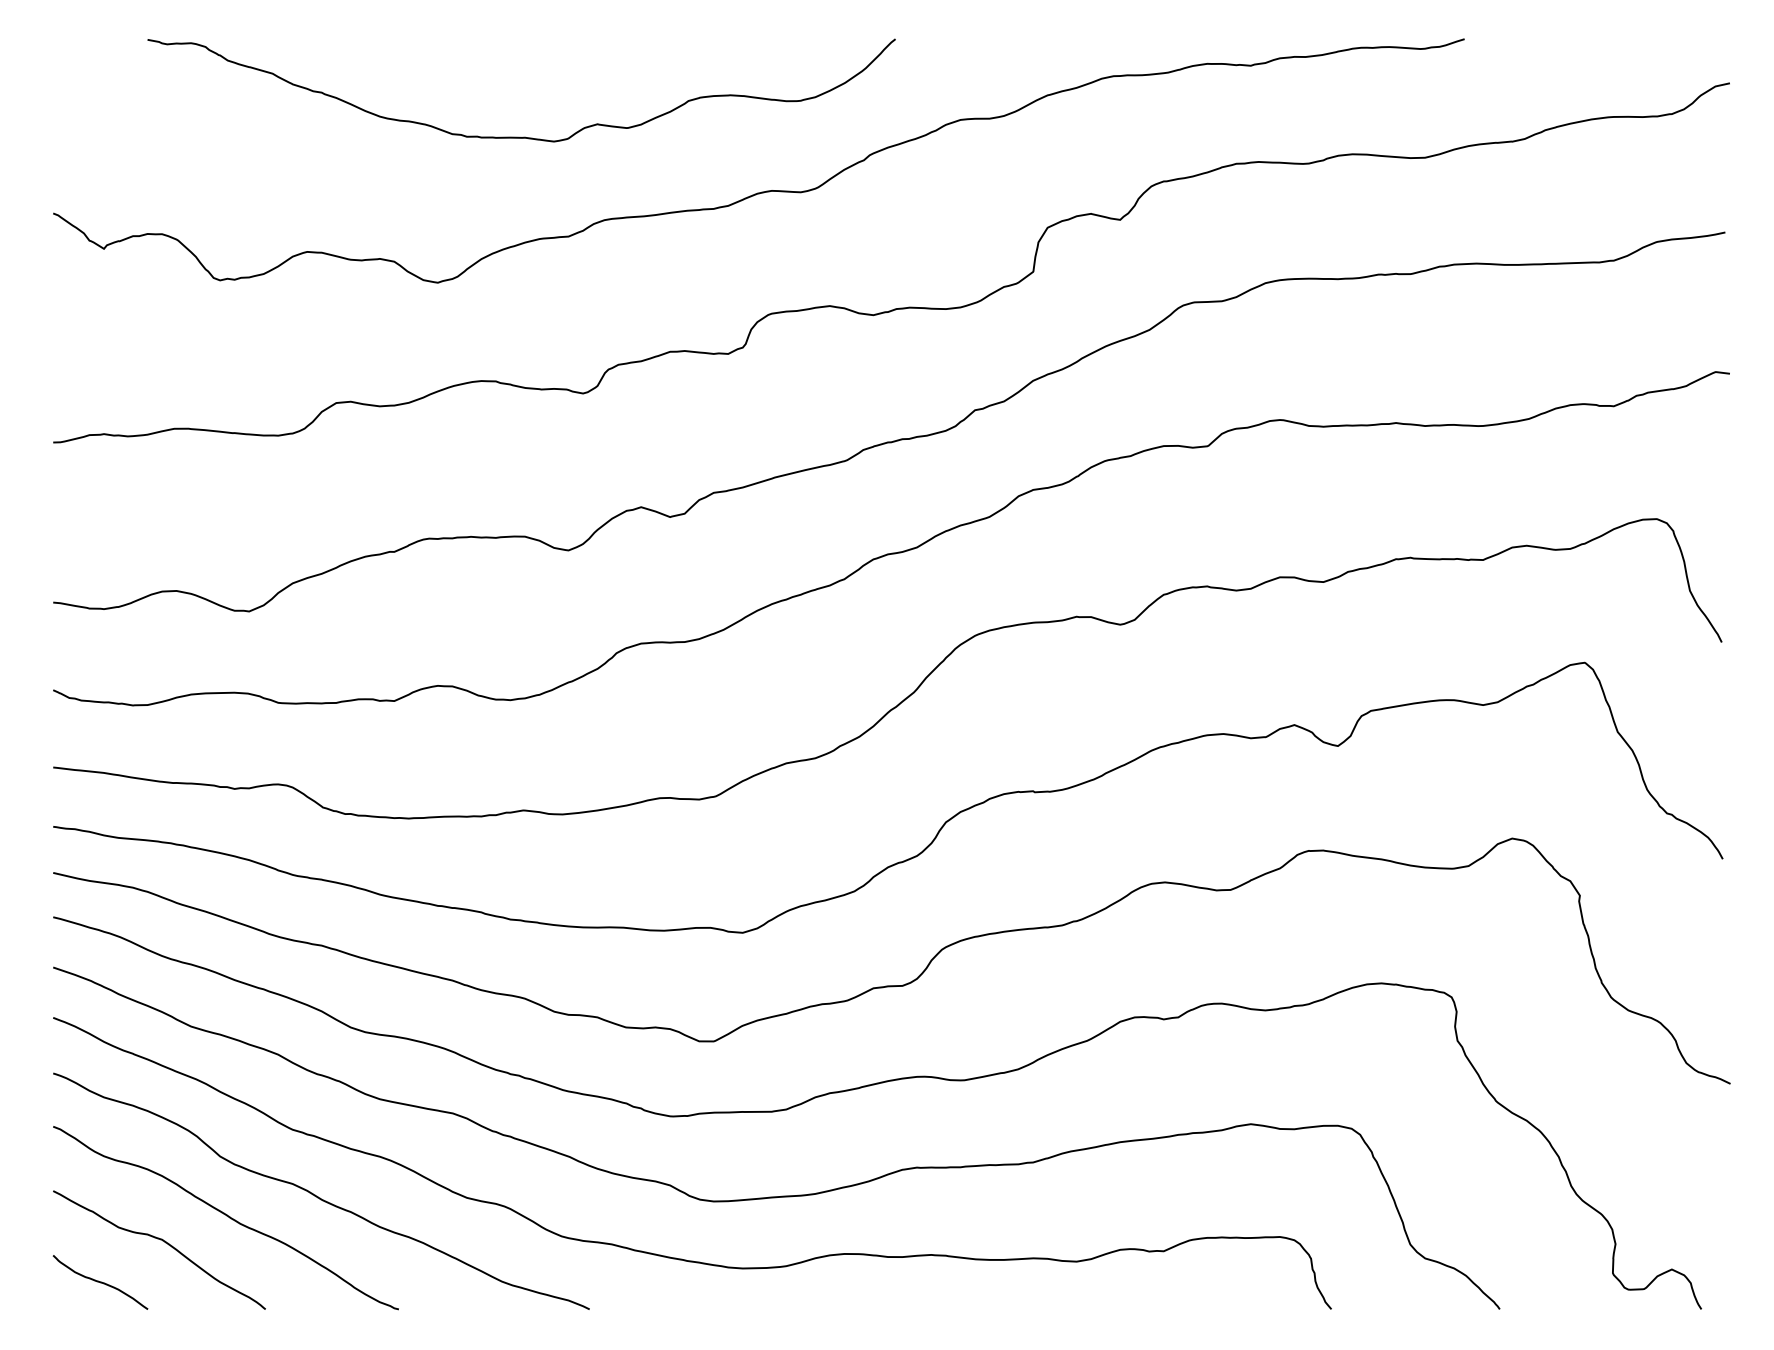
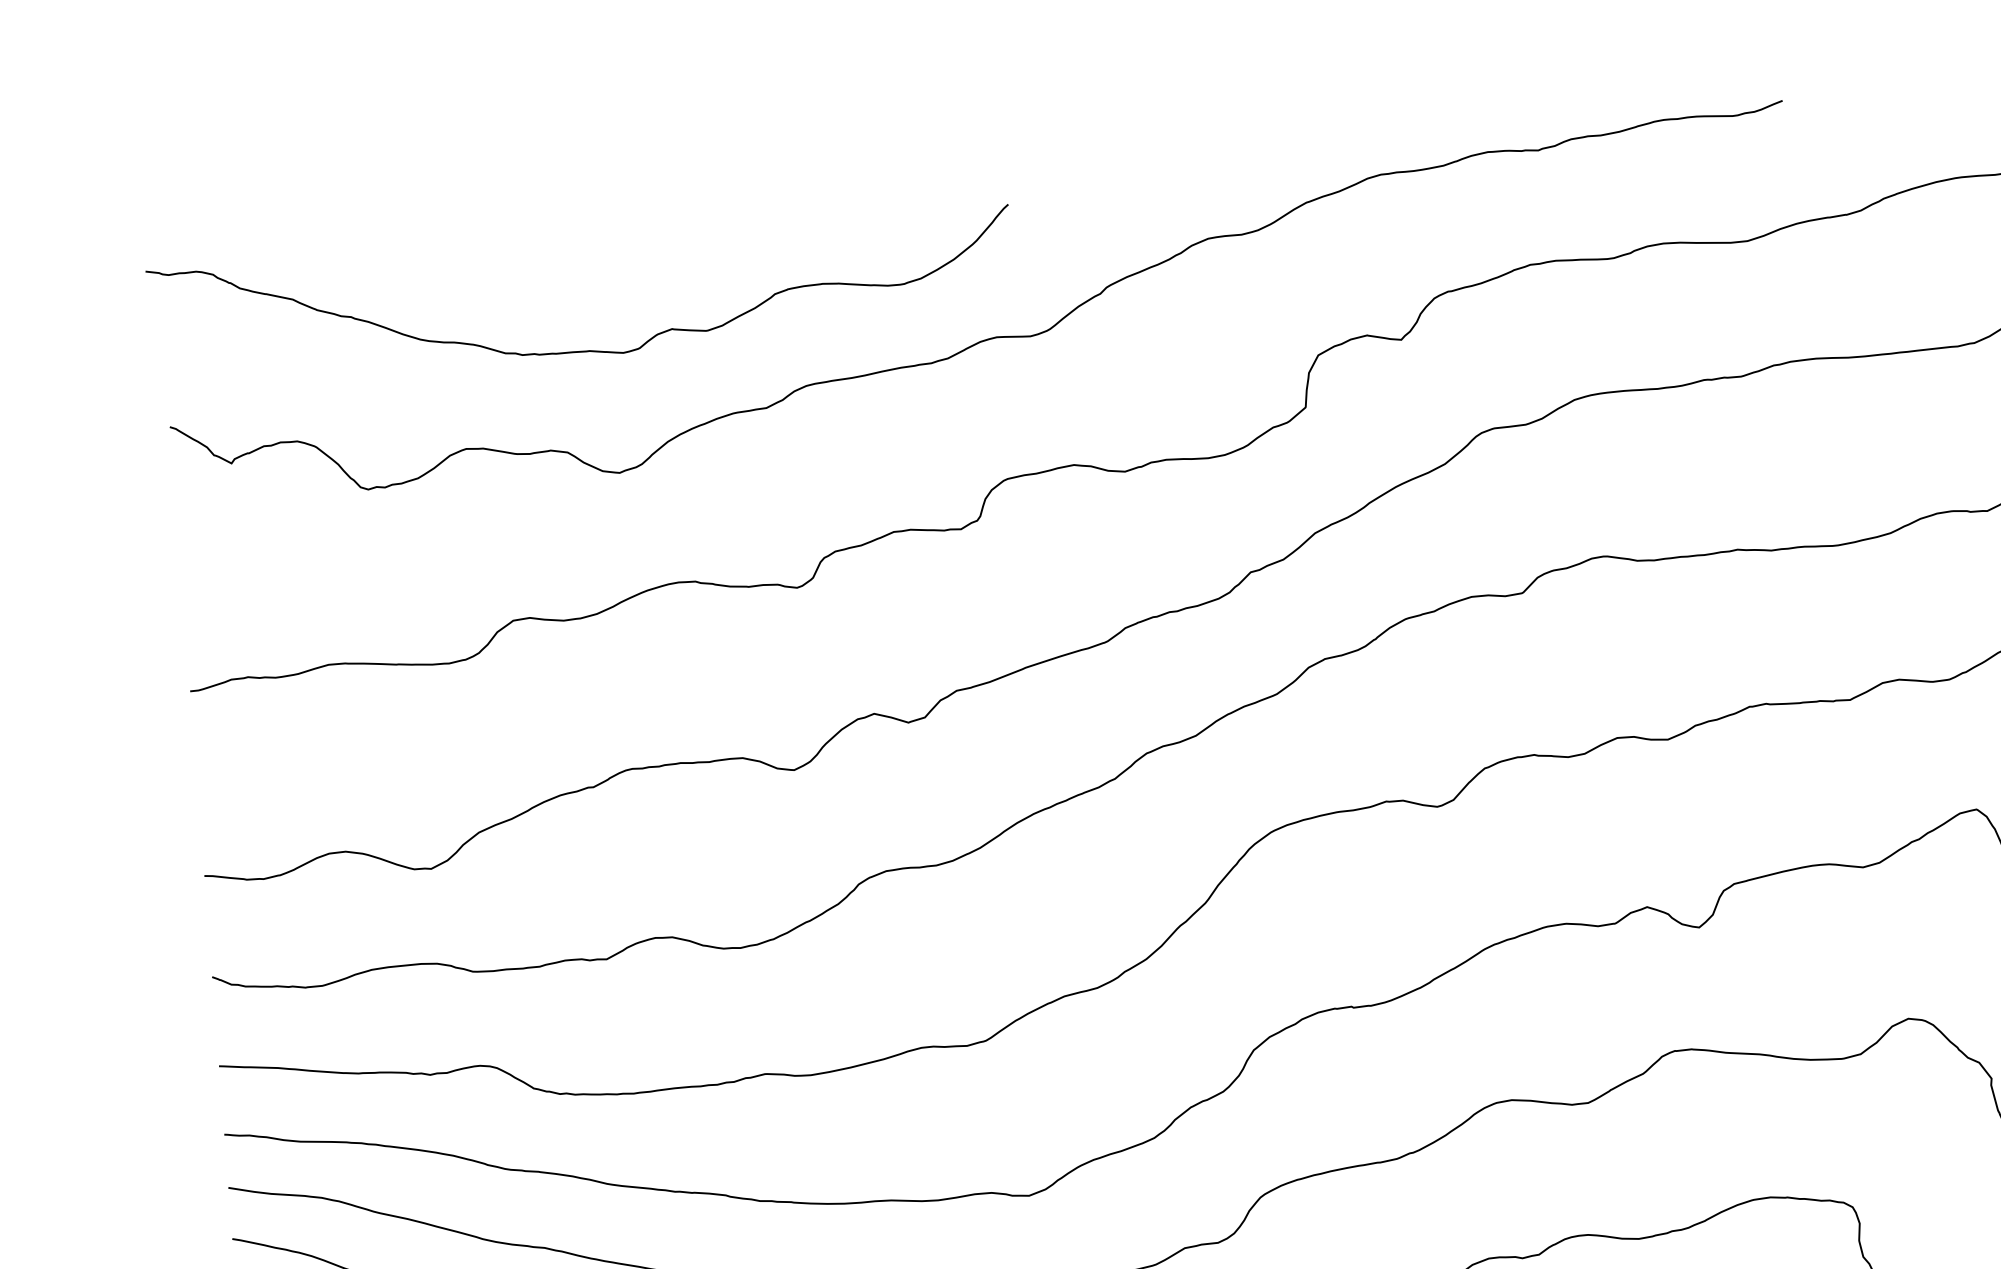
curve: (520, 136) -> (584, 350), moved

